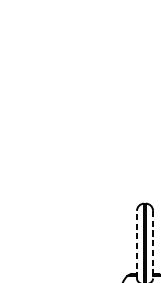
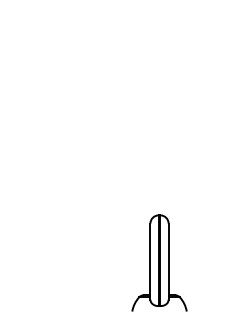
line: (137, 244) -> (150, 261), dashed -> solid
line: (152, 245) -> (168, 262), dashed -> solid

